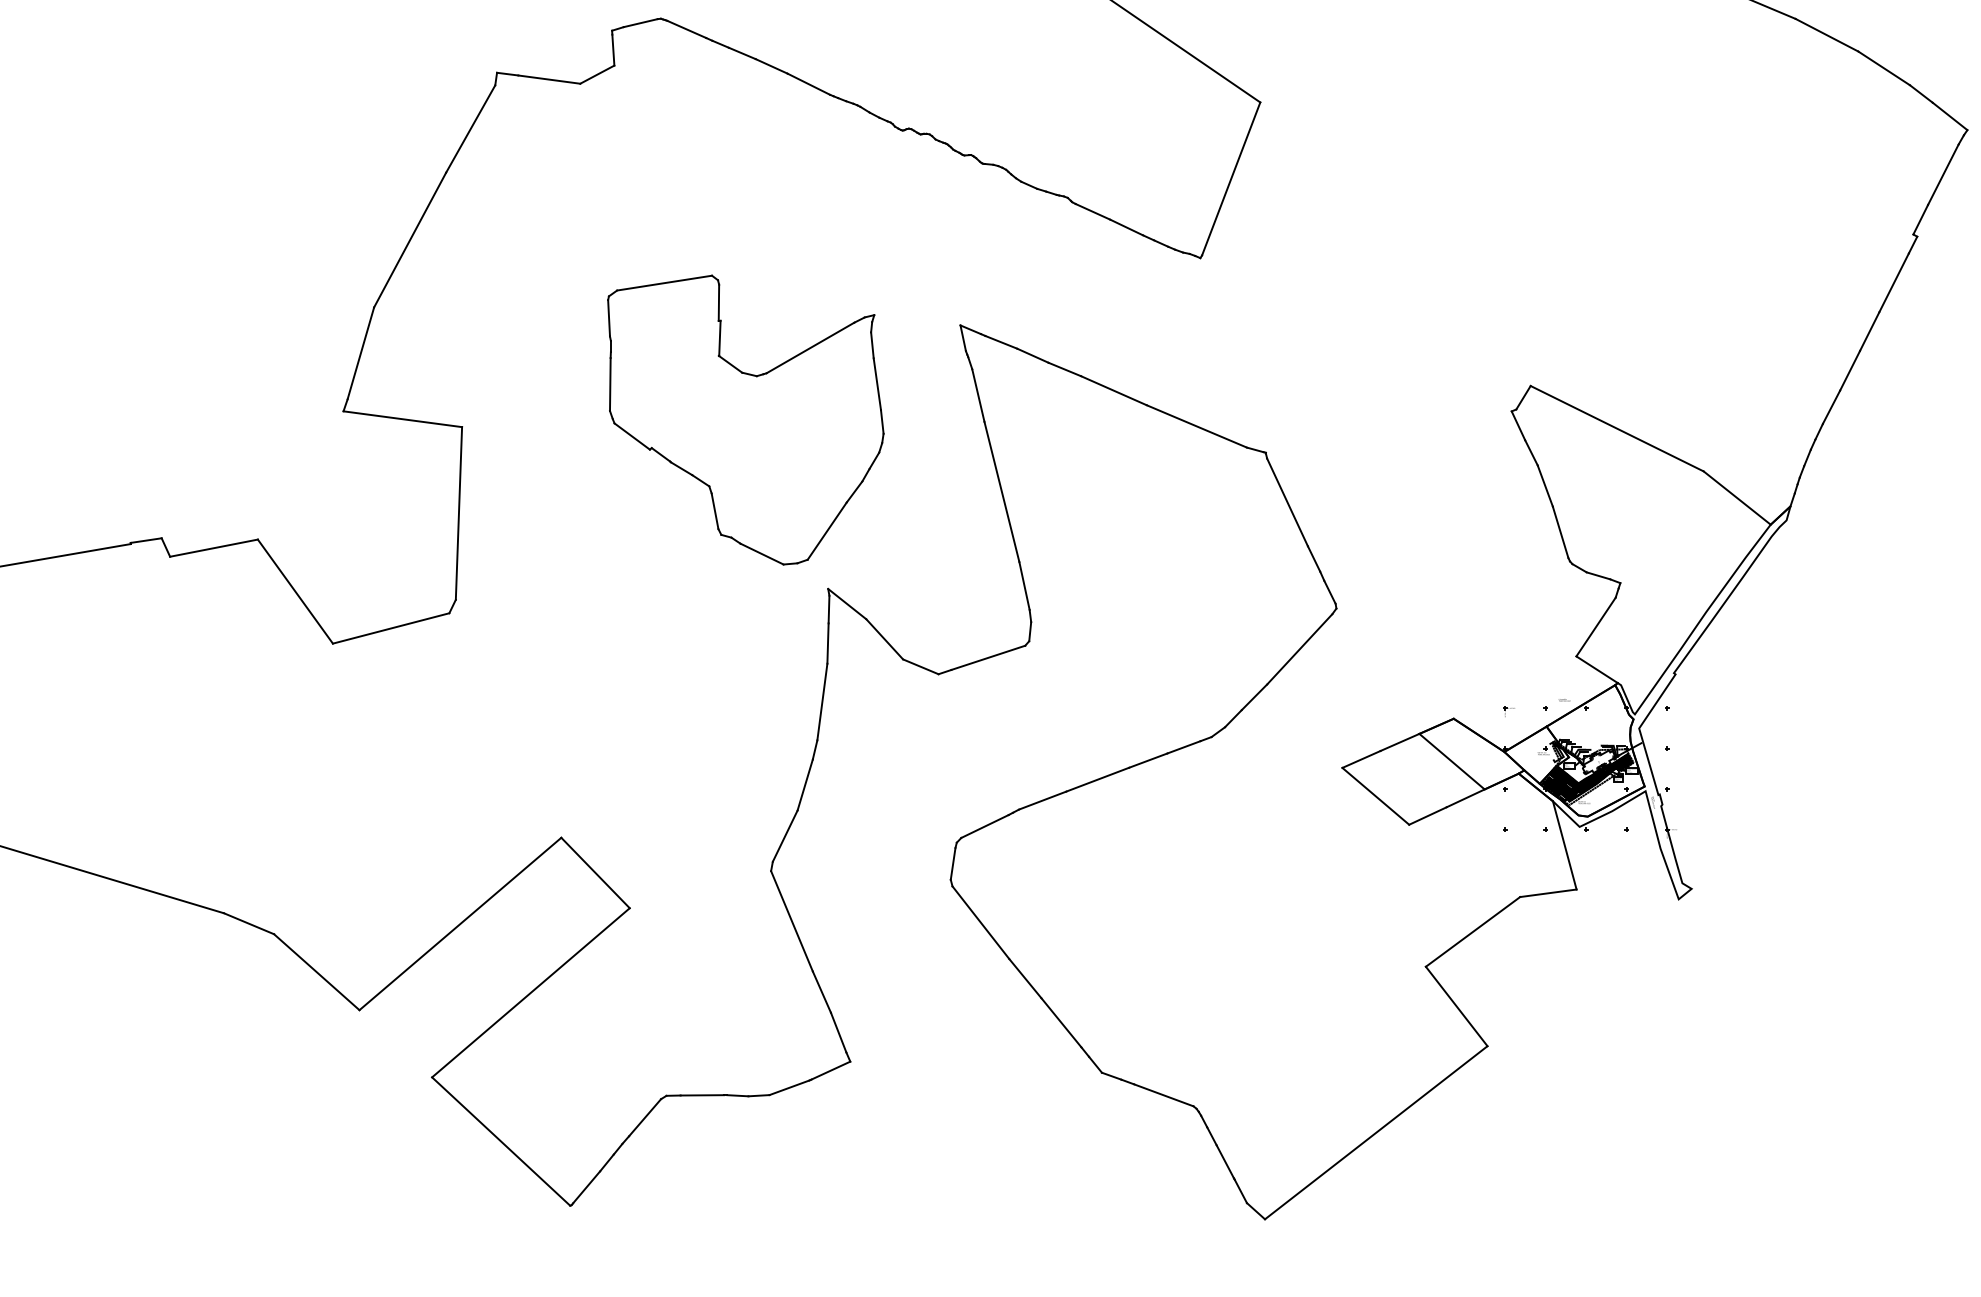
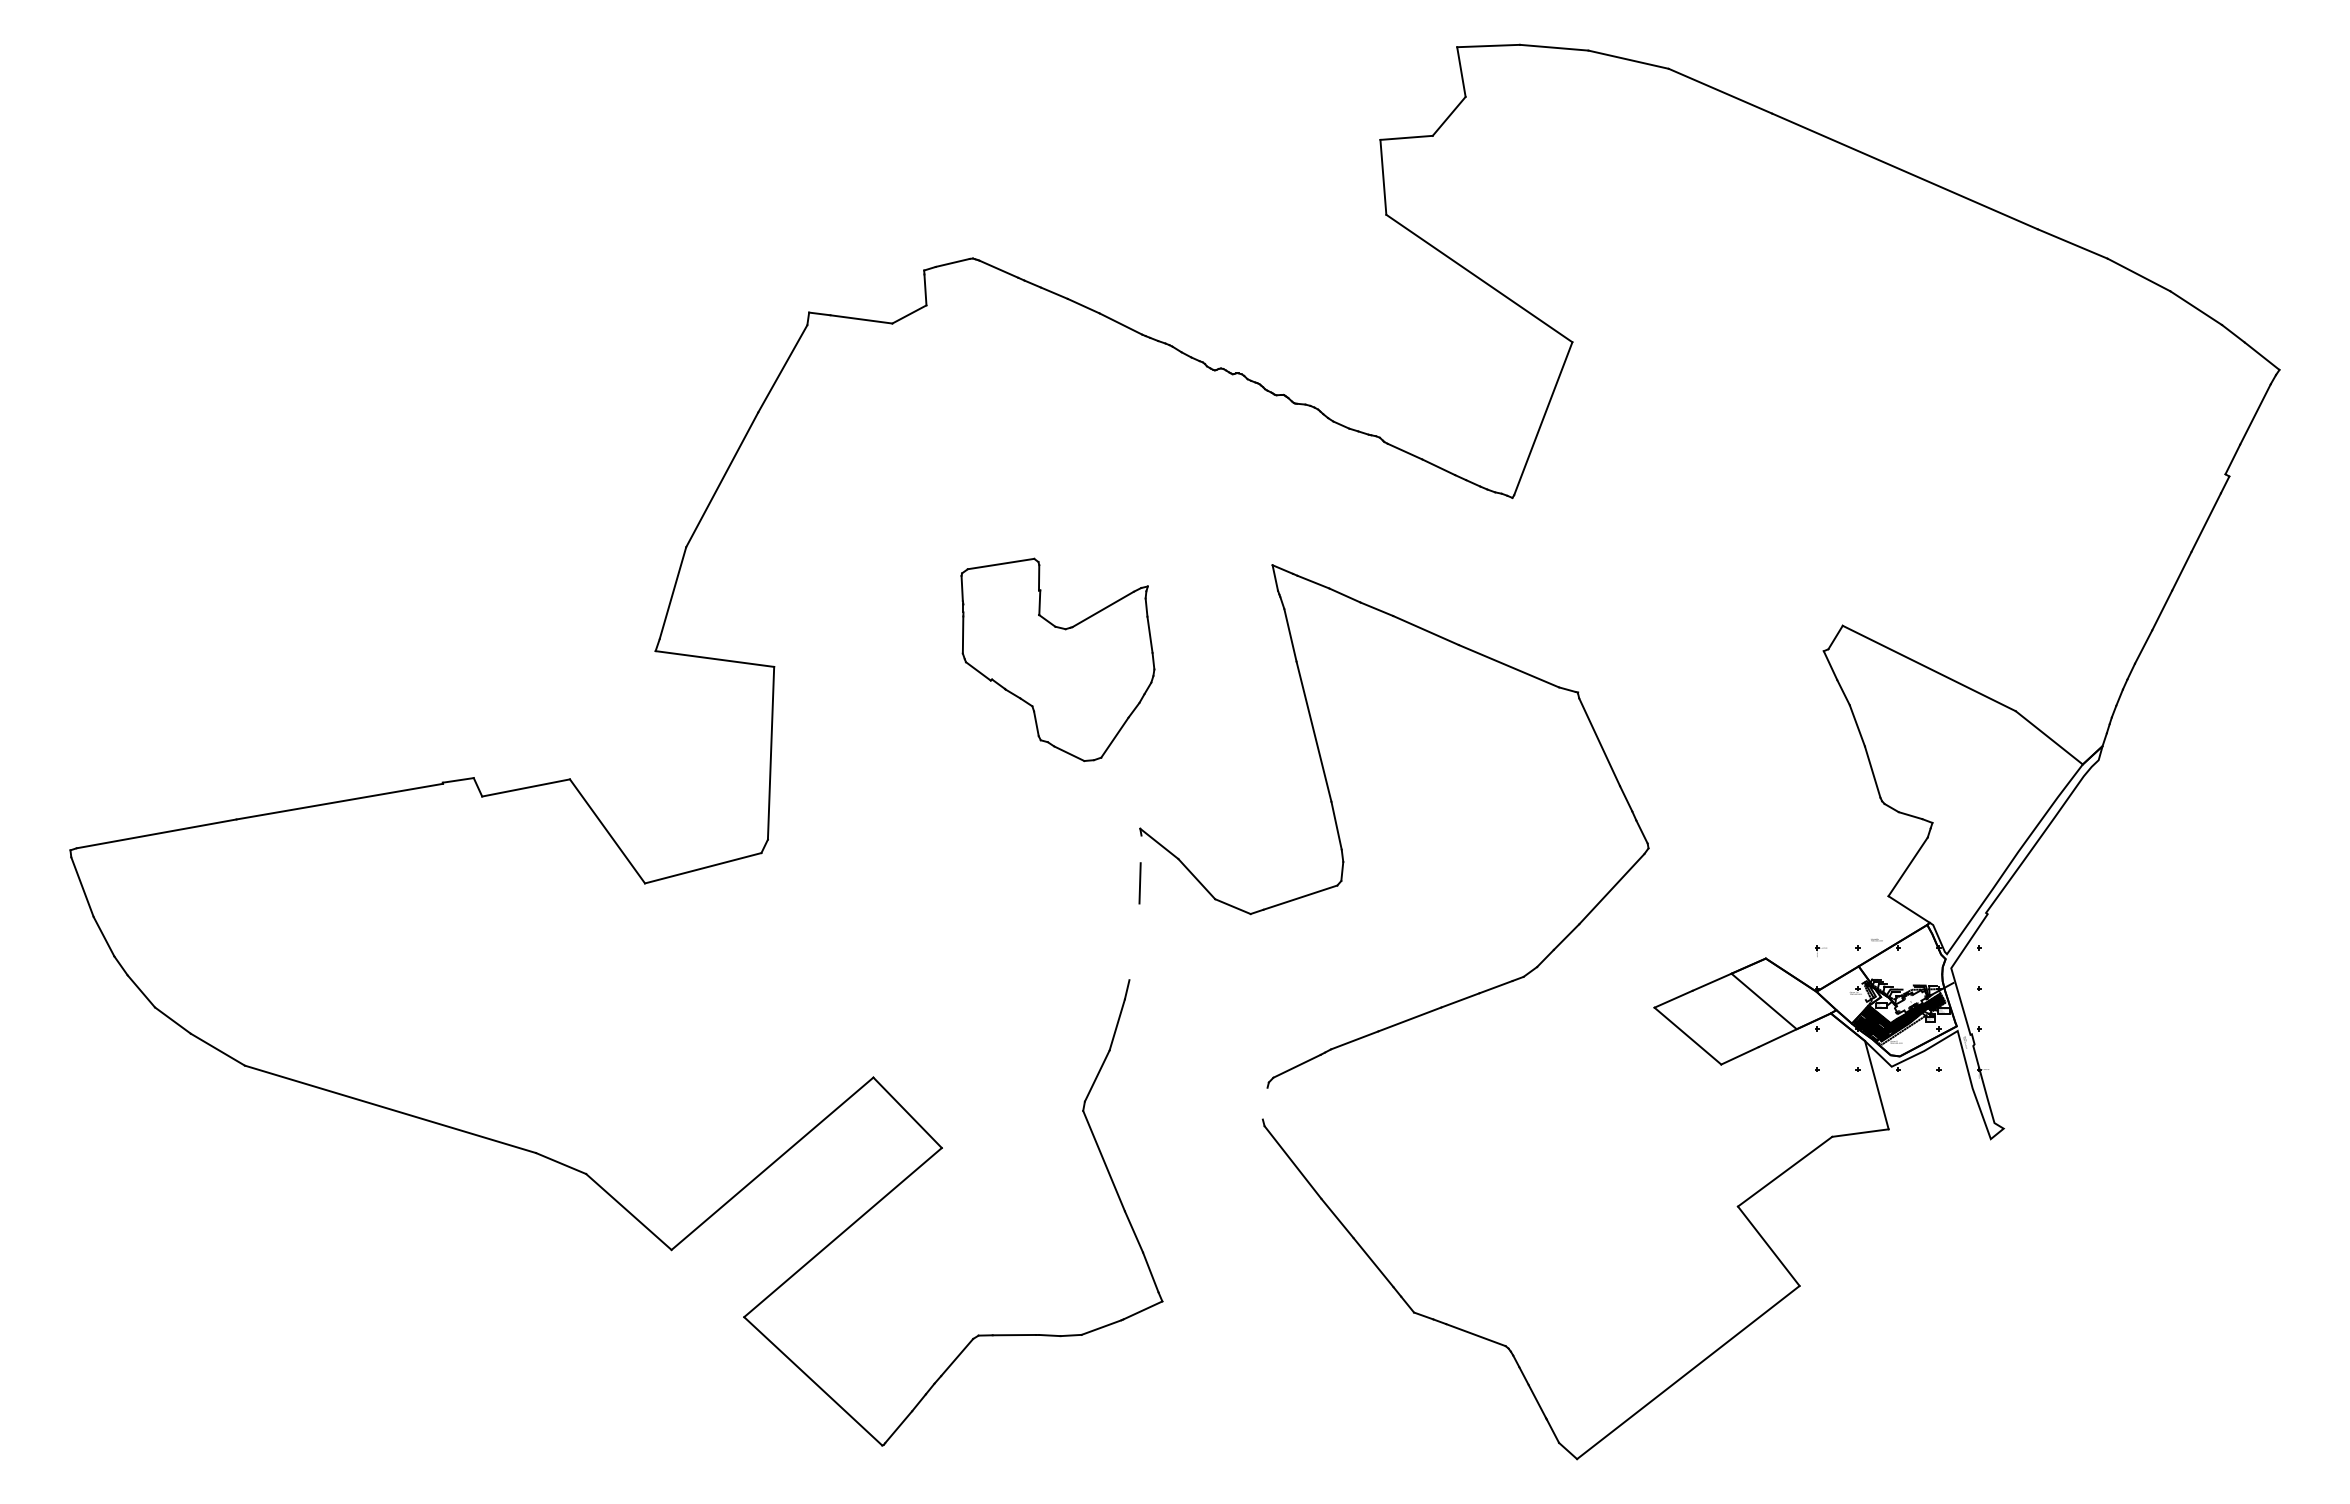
part: (745, 419) -> (1057, 659), size x0.7
line: (828, 609) -> (1140, 849), removed
line: (822, 701) -> (1134, 941), removed
line: (952, 863) -> (1264, 1103), removed

